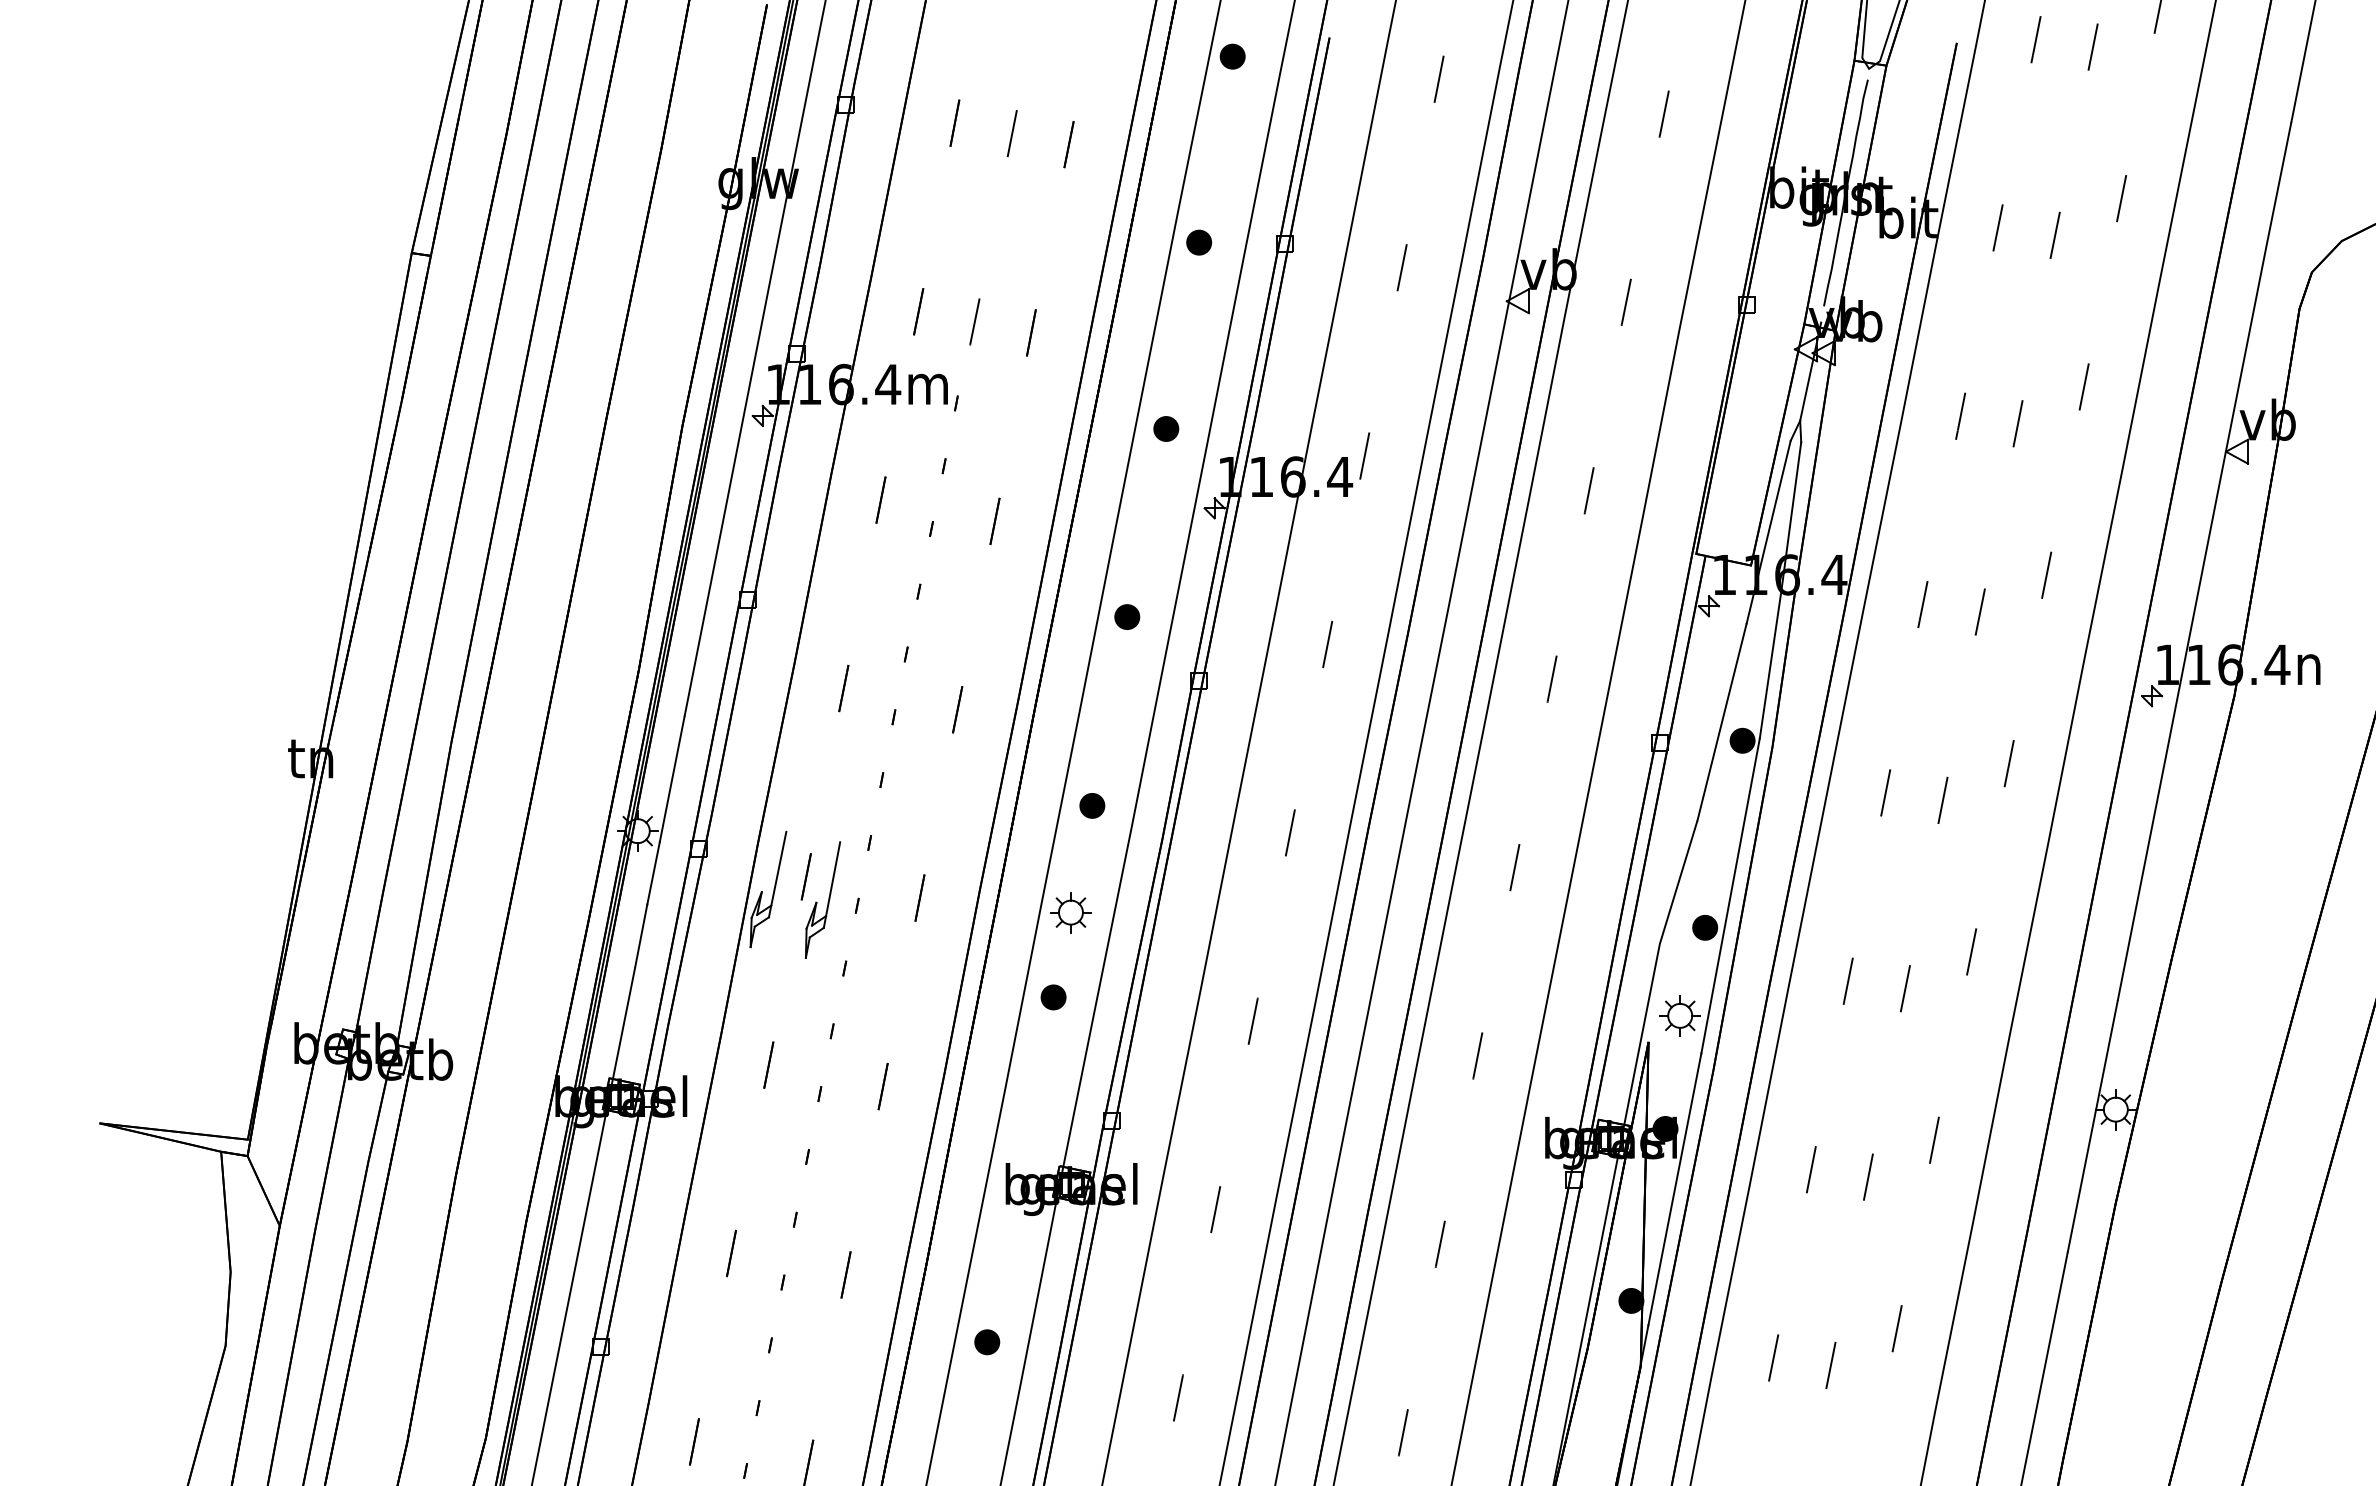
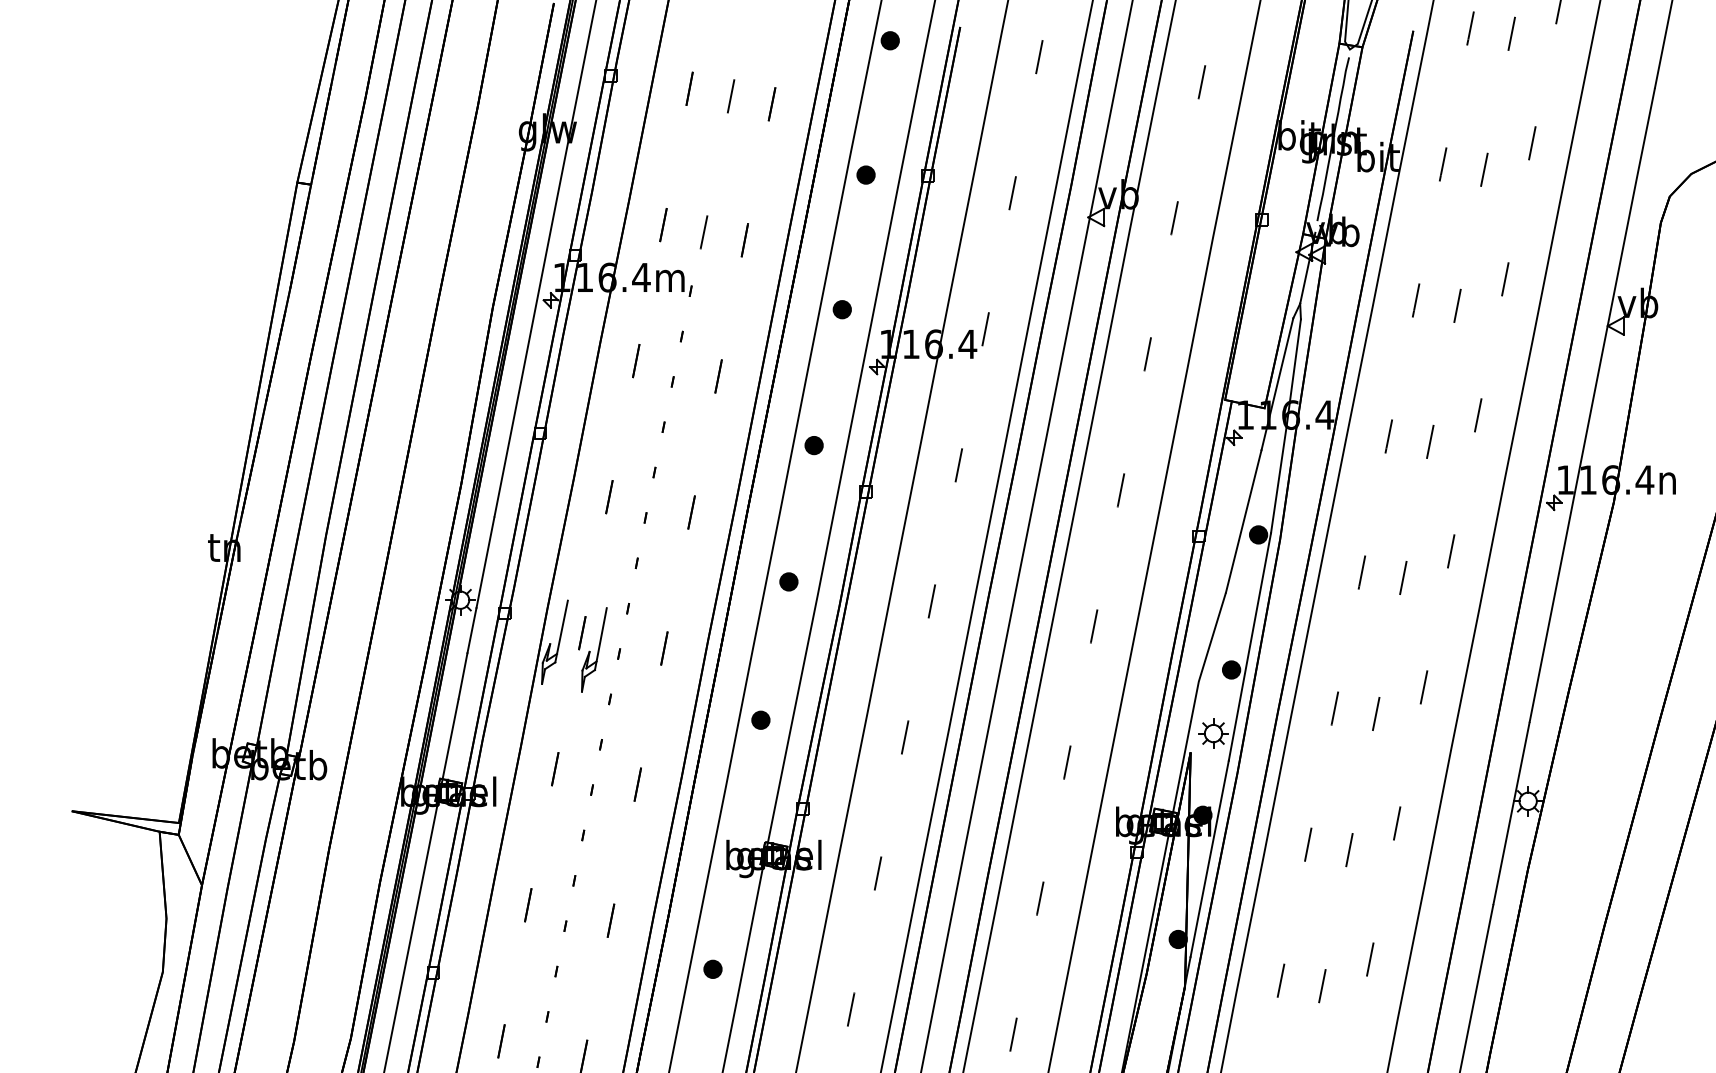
part: (1070, 912) -> (773, 658), removed

